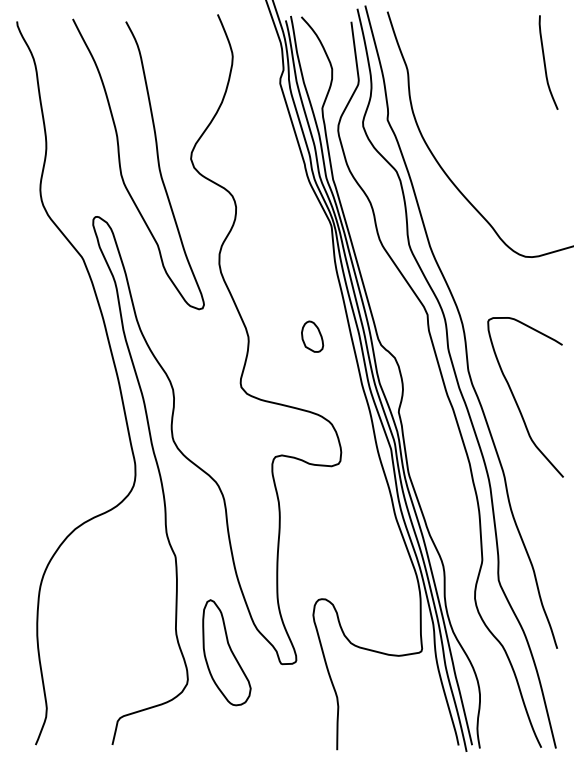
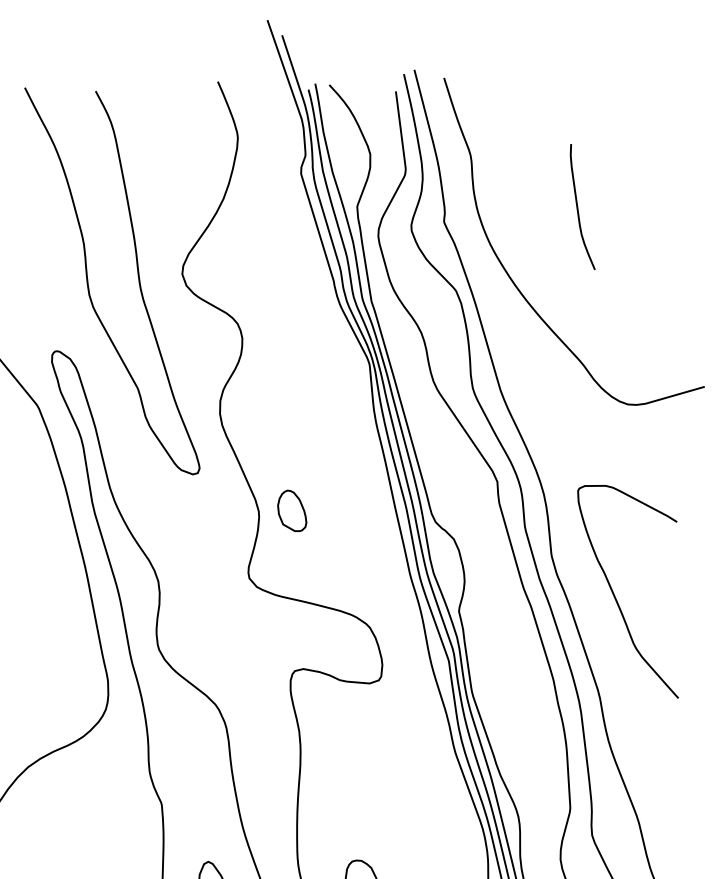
curve: (545, 62) -> (578, 206), moved
part: (312, 336) -> (292, 510), moved

